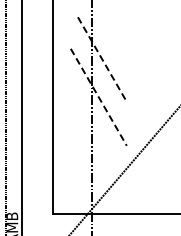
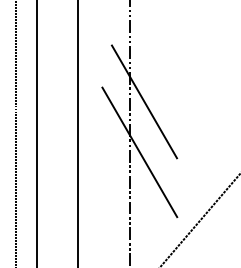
line: (102, 59) -> (144, 101), dashed -> solid
line: (99, 97) -> (140, 152), dashed -> solid

